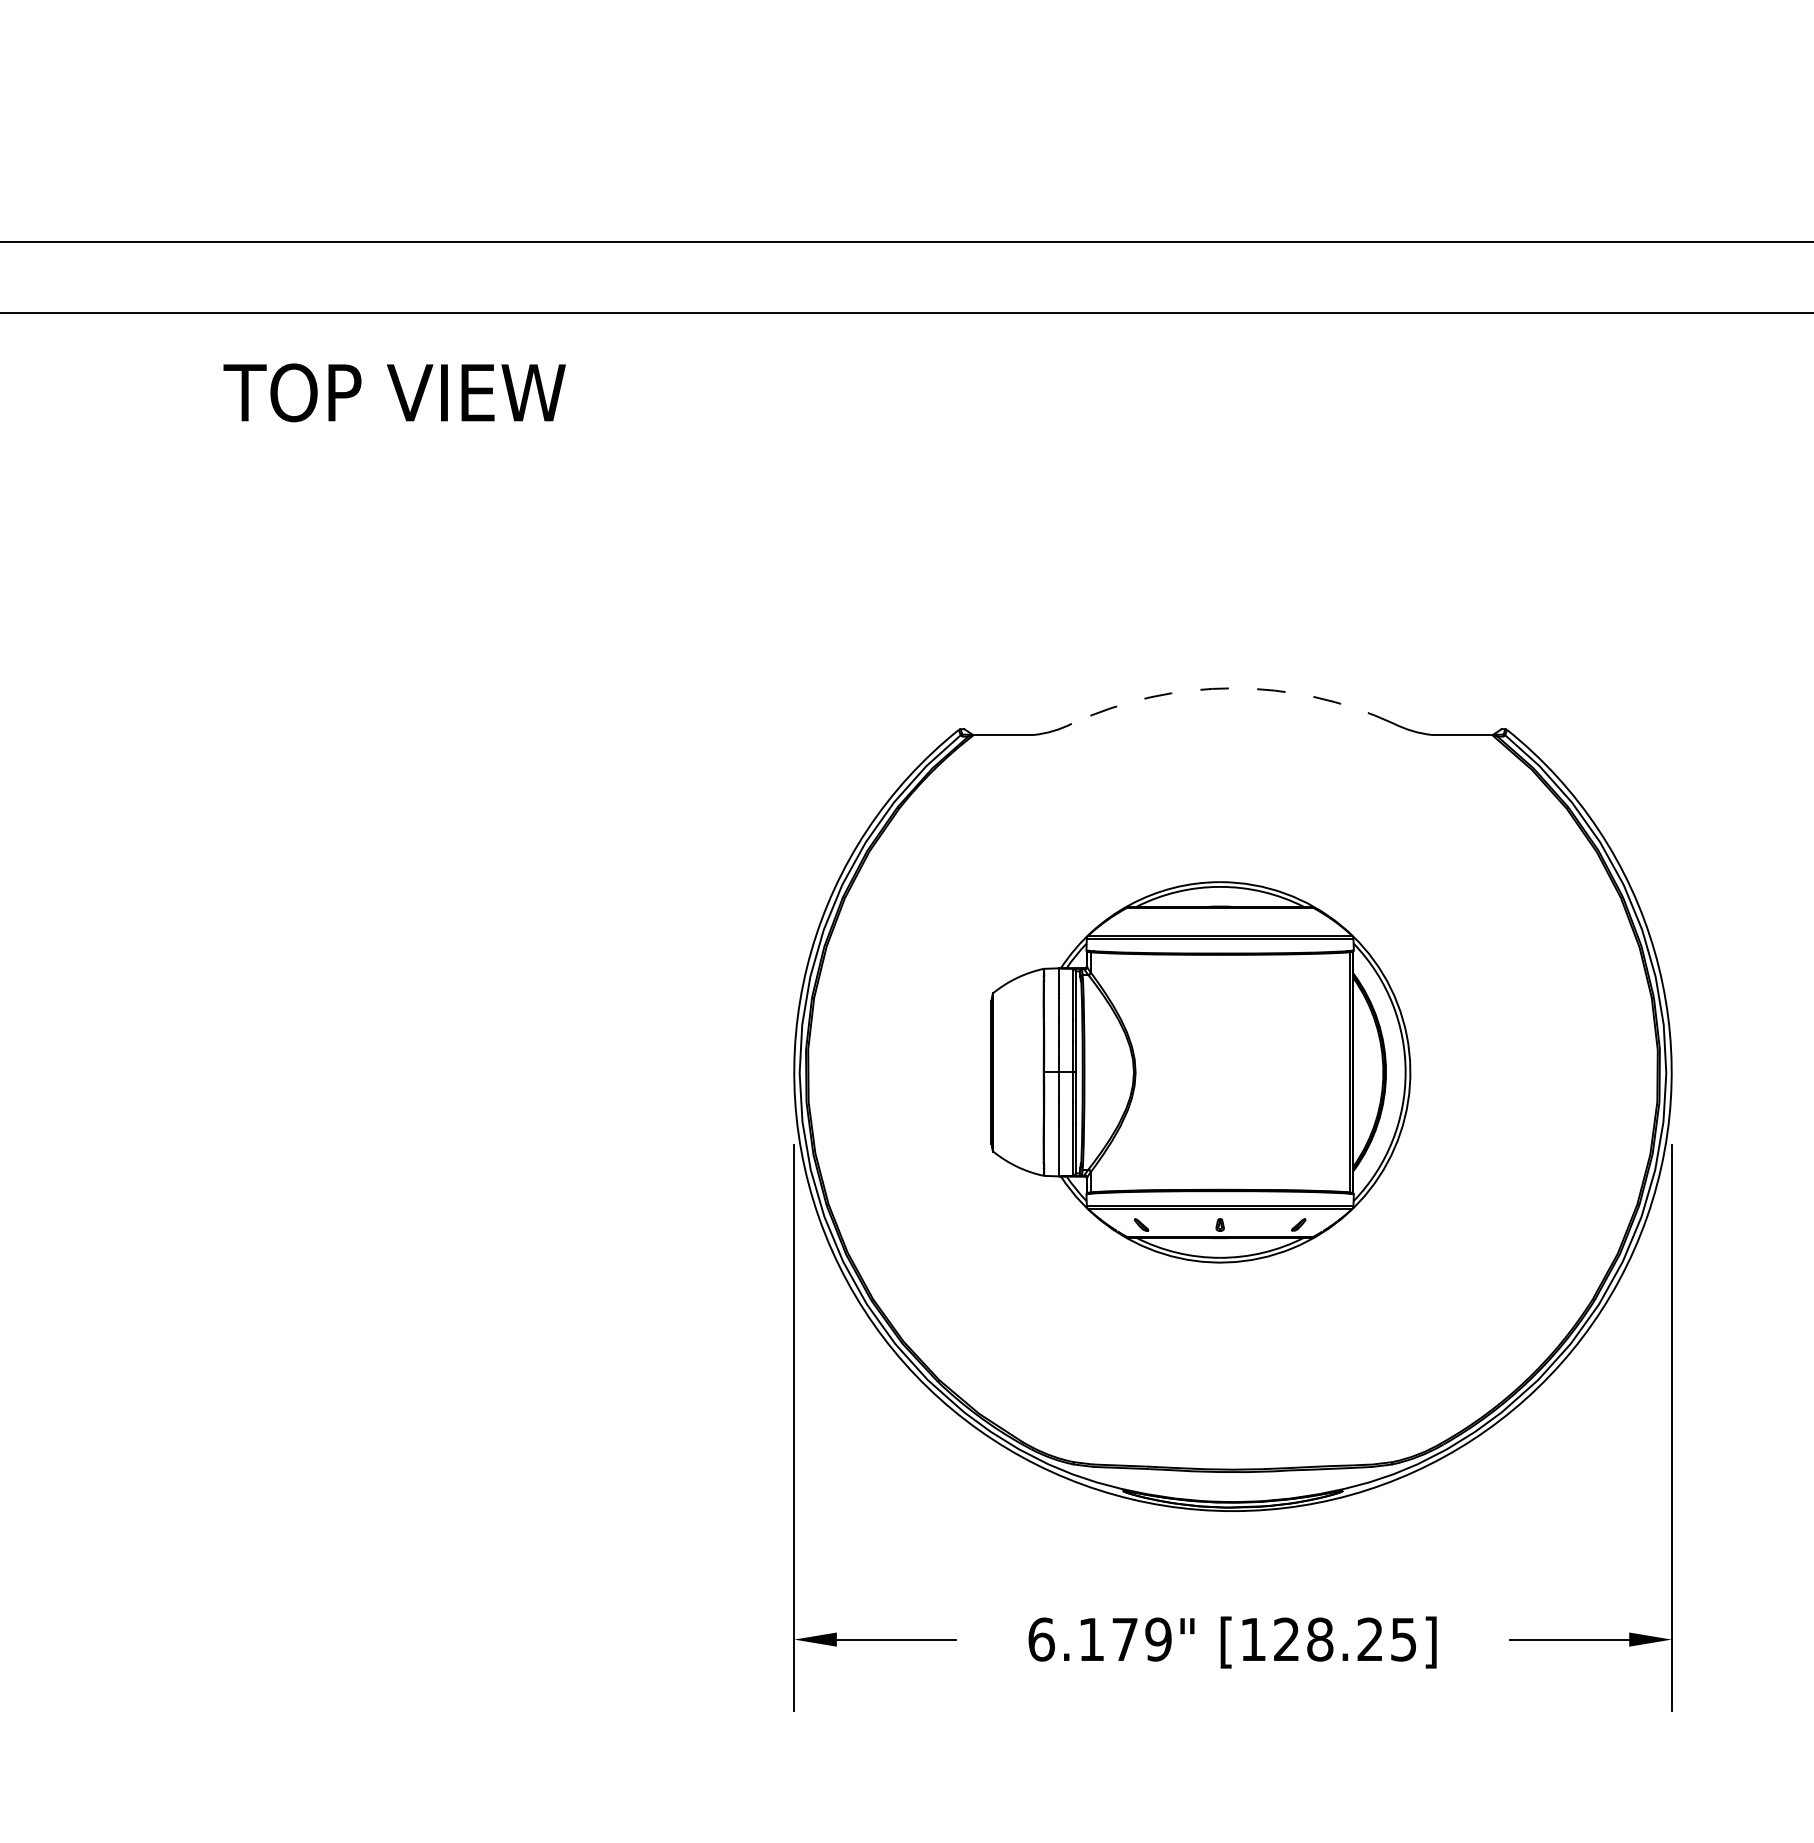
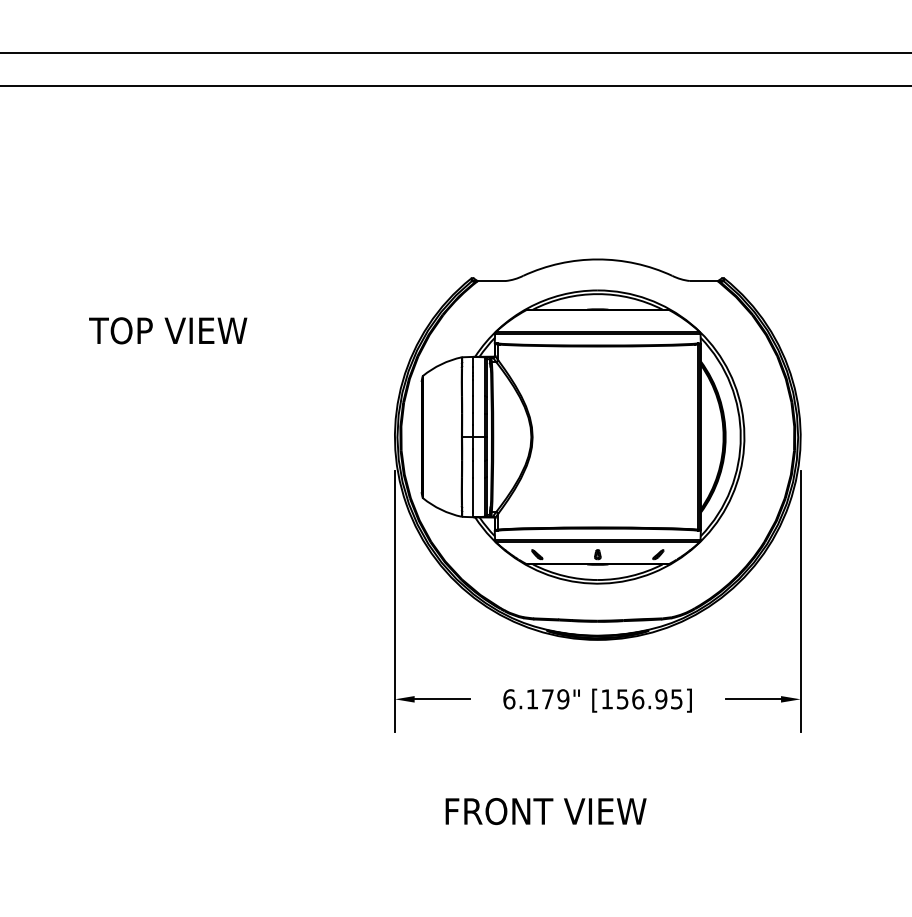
text: (395, 392) -> (168, 330), moved
arc: (1232, 688) -> (597, 259), dashed -> solid
part: (1199, 1071) -> (582, 436), size x1.67
text: (1327, 1639) -> (641, 699), [128.25] -> [156.95]

